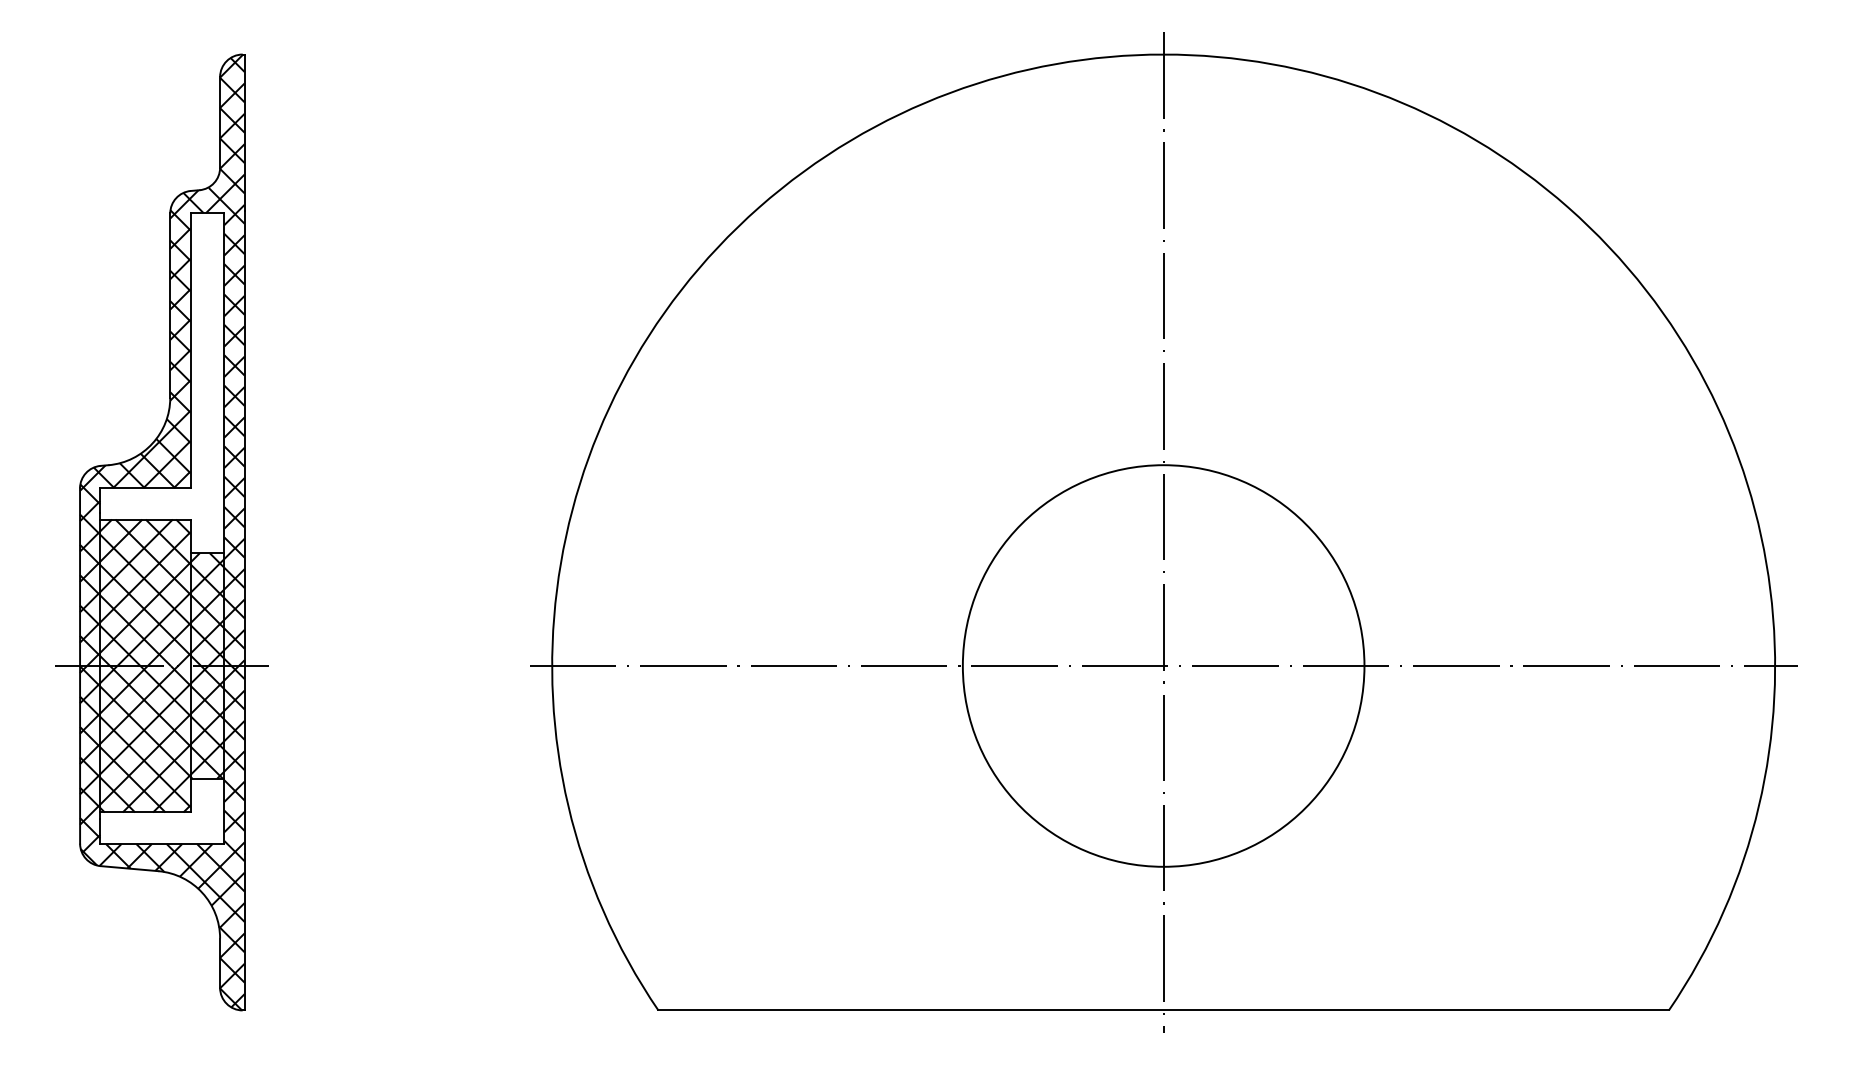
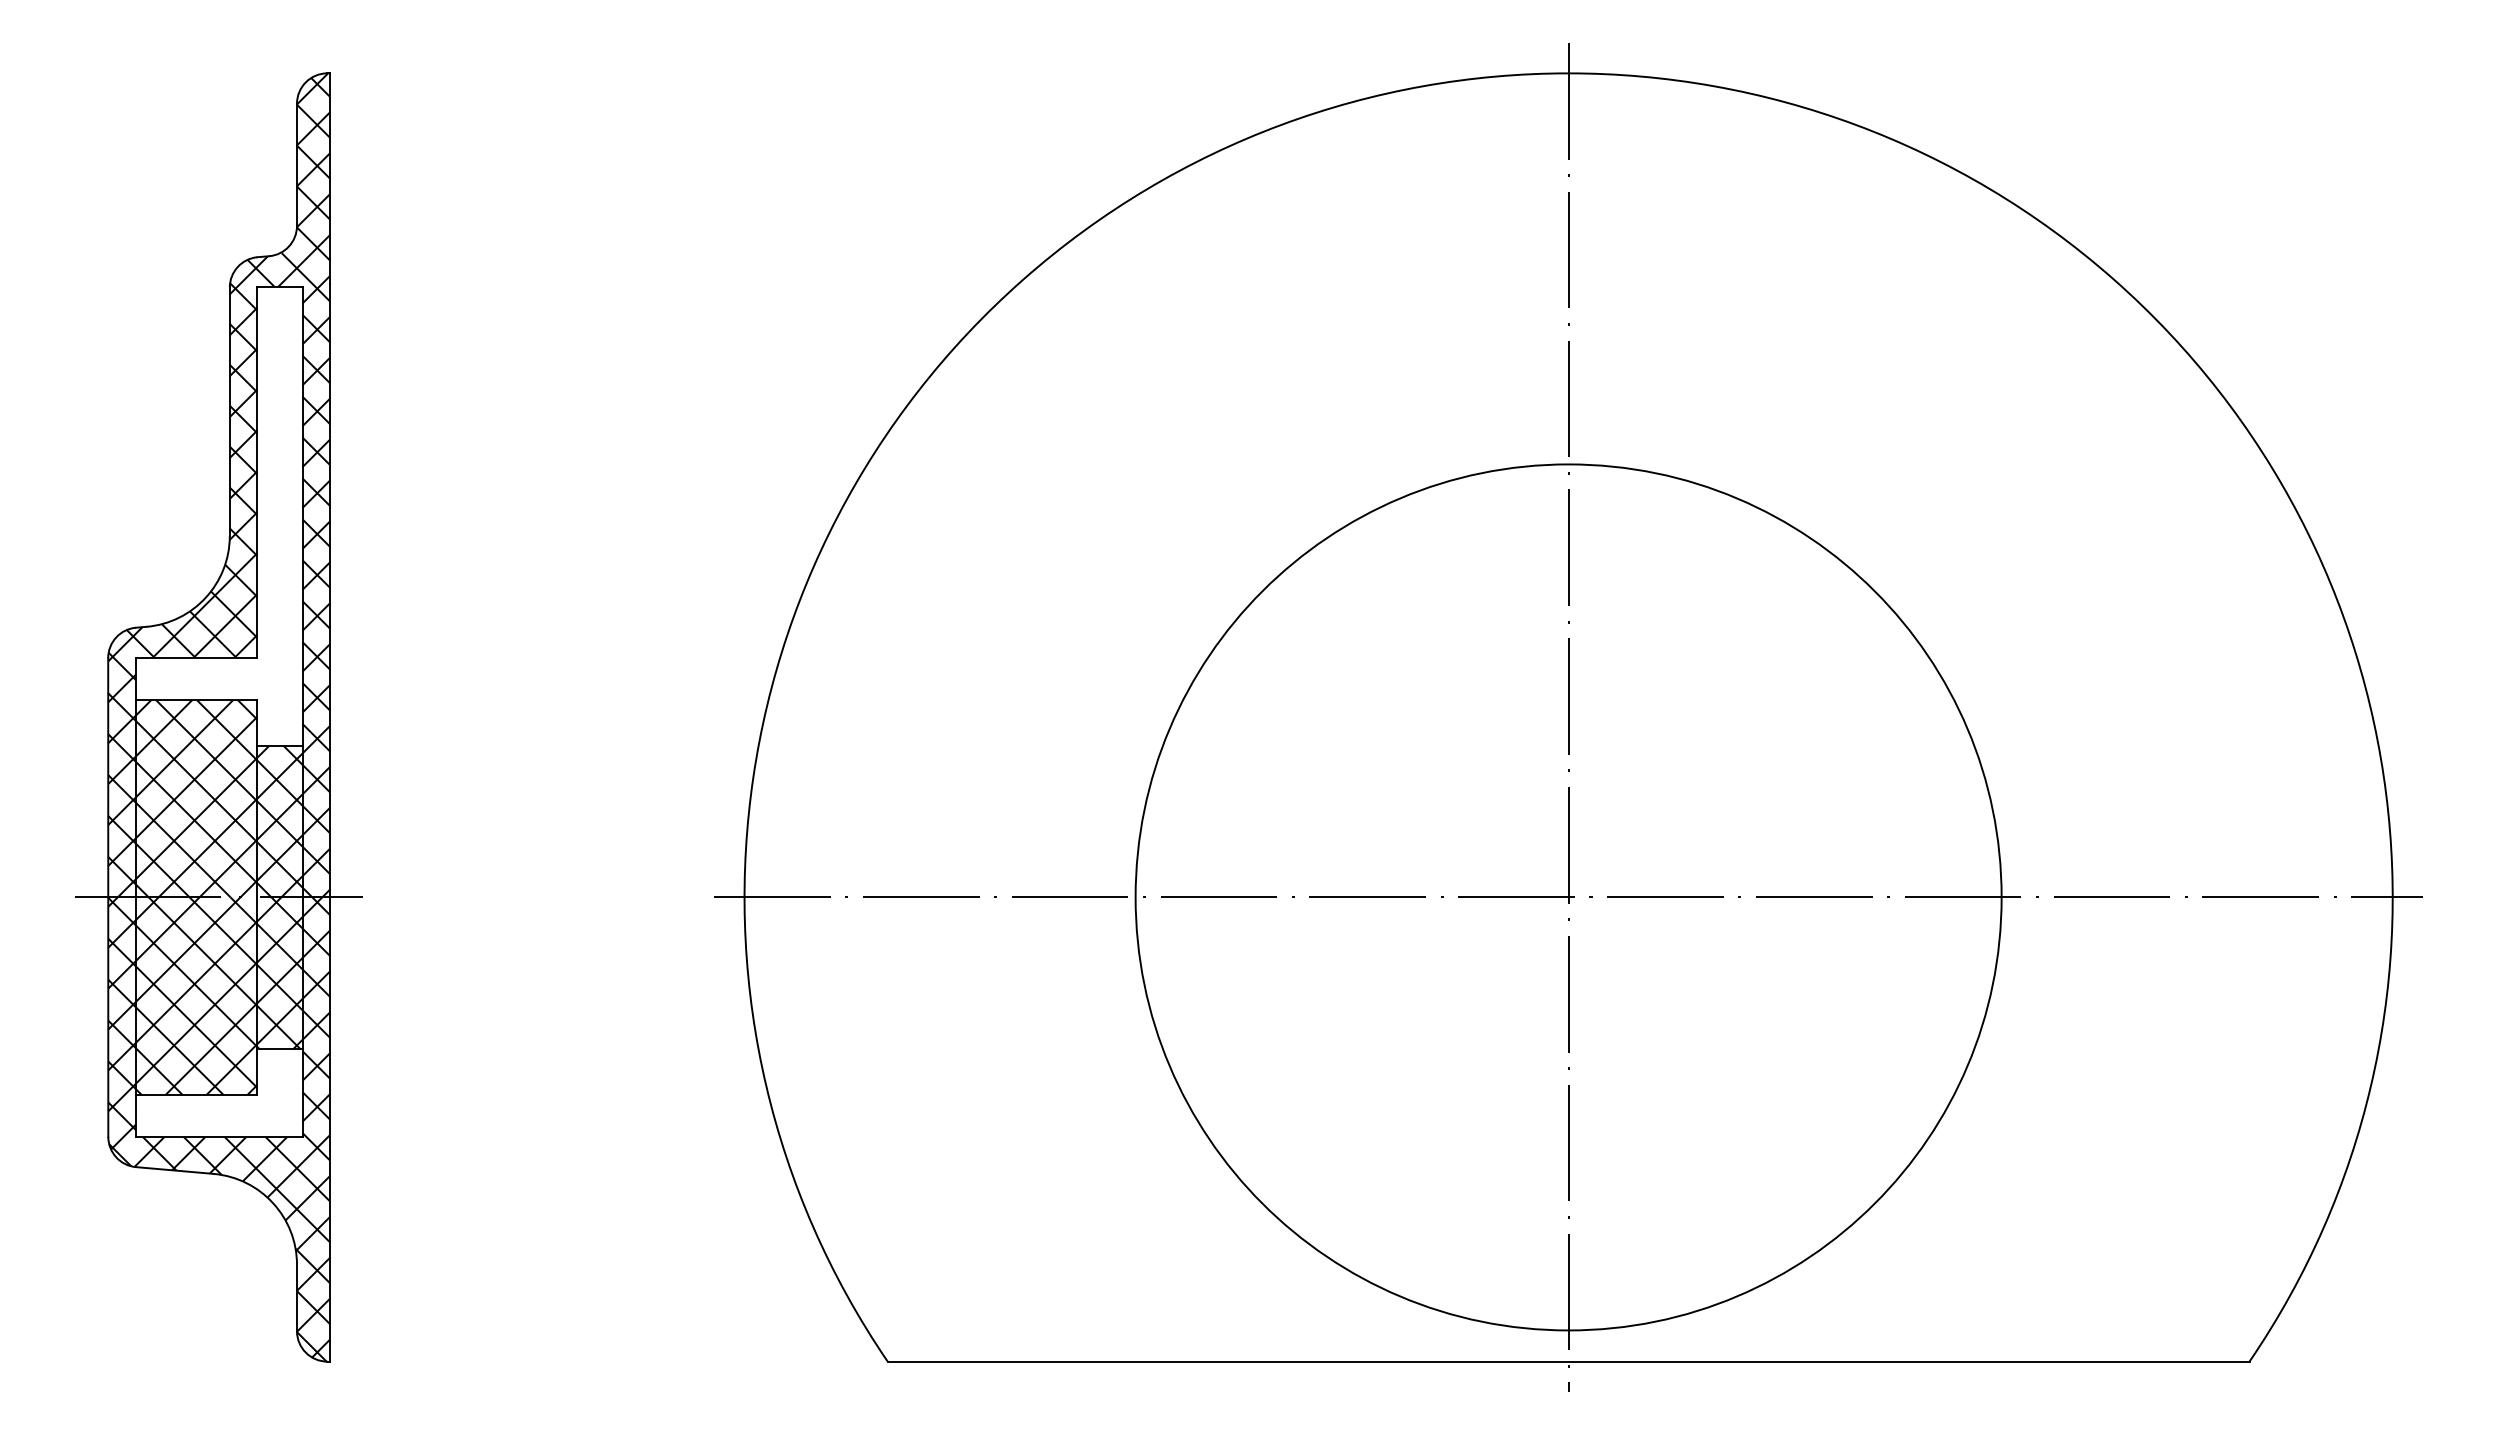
circle: (1163, 666) -> (1568, 897), size x1.6

